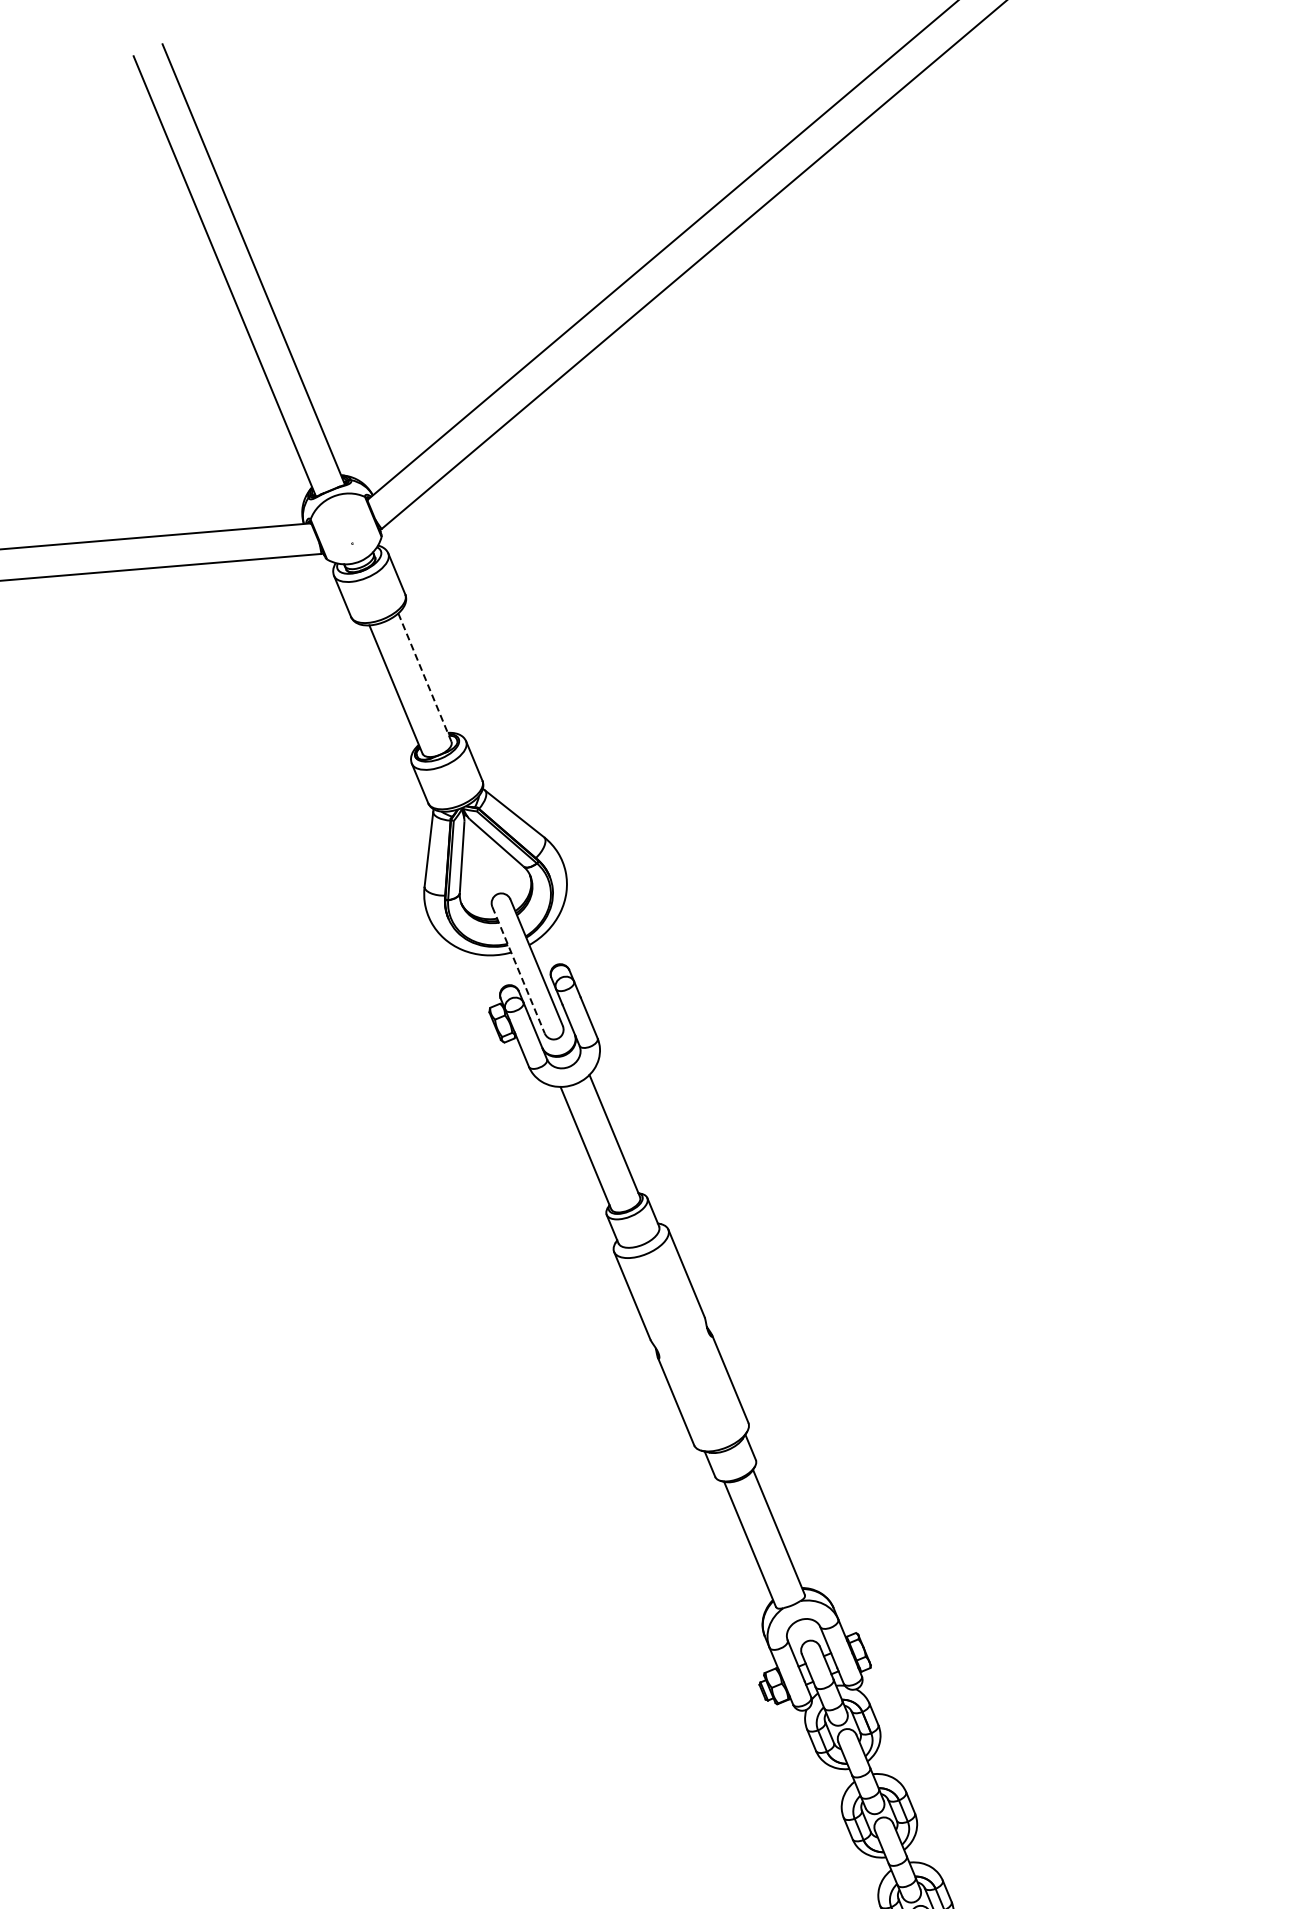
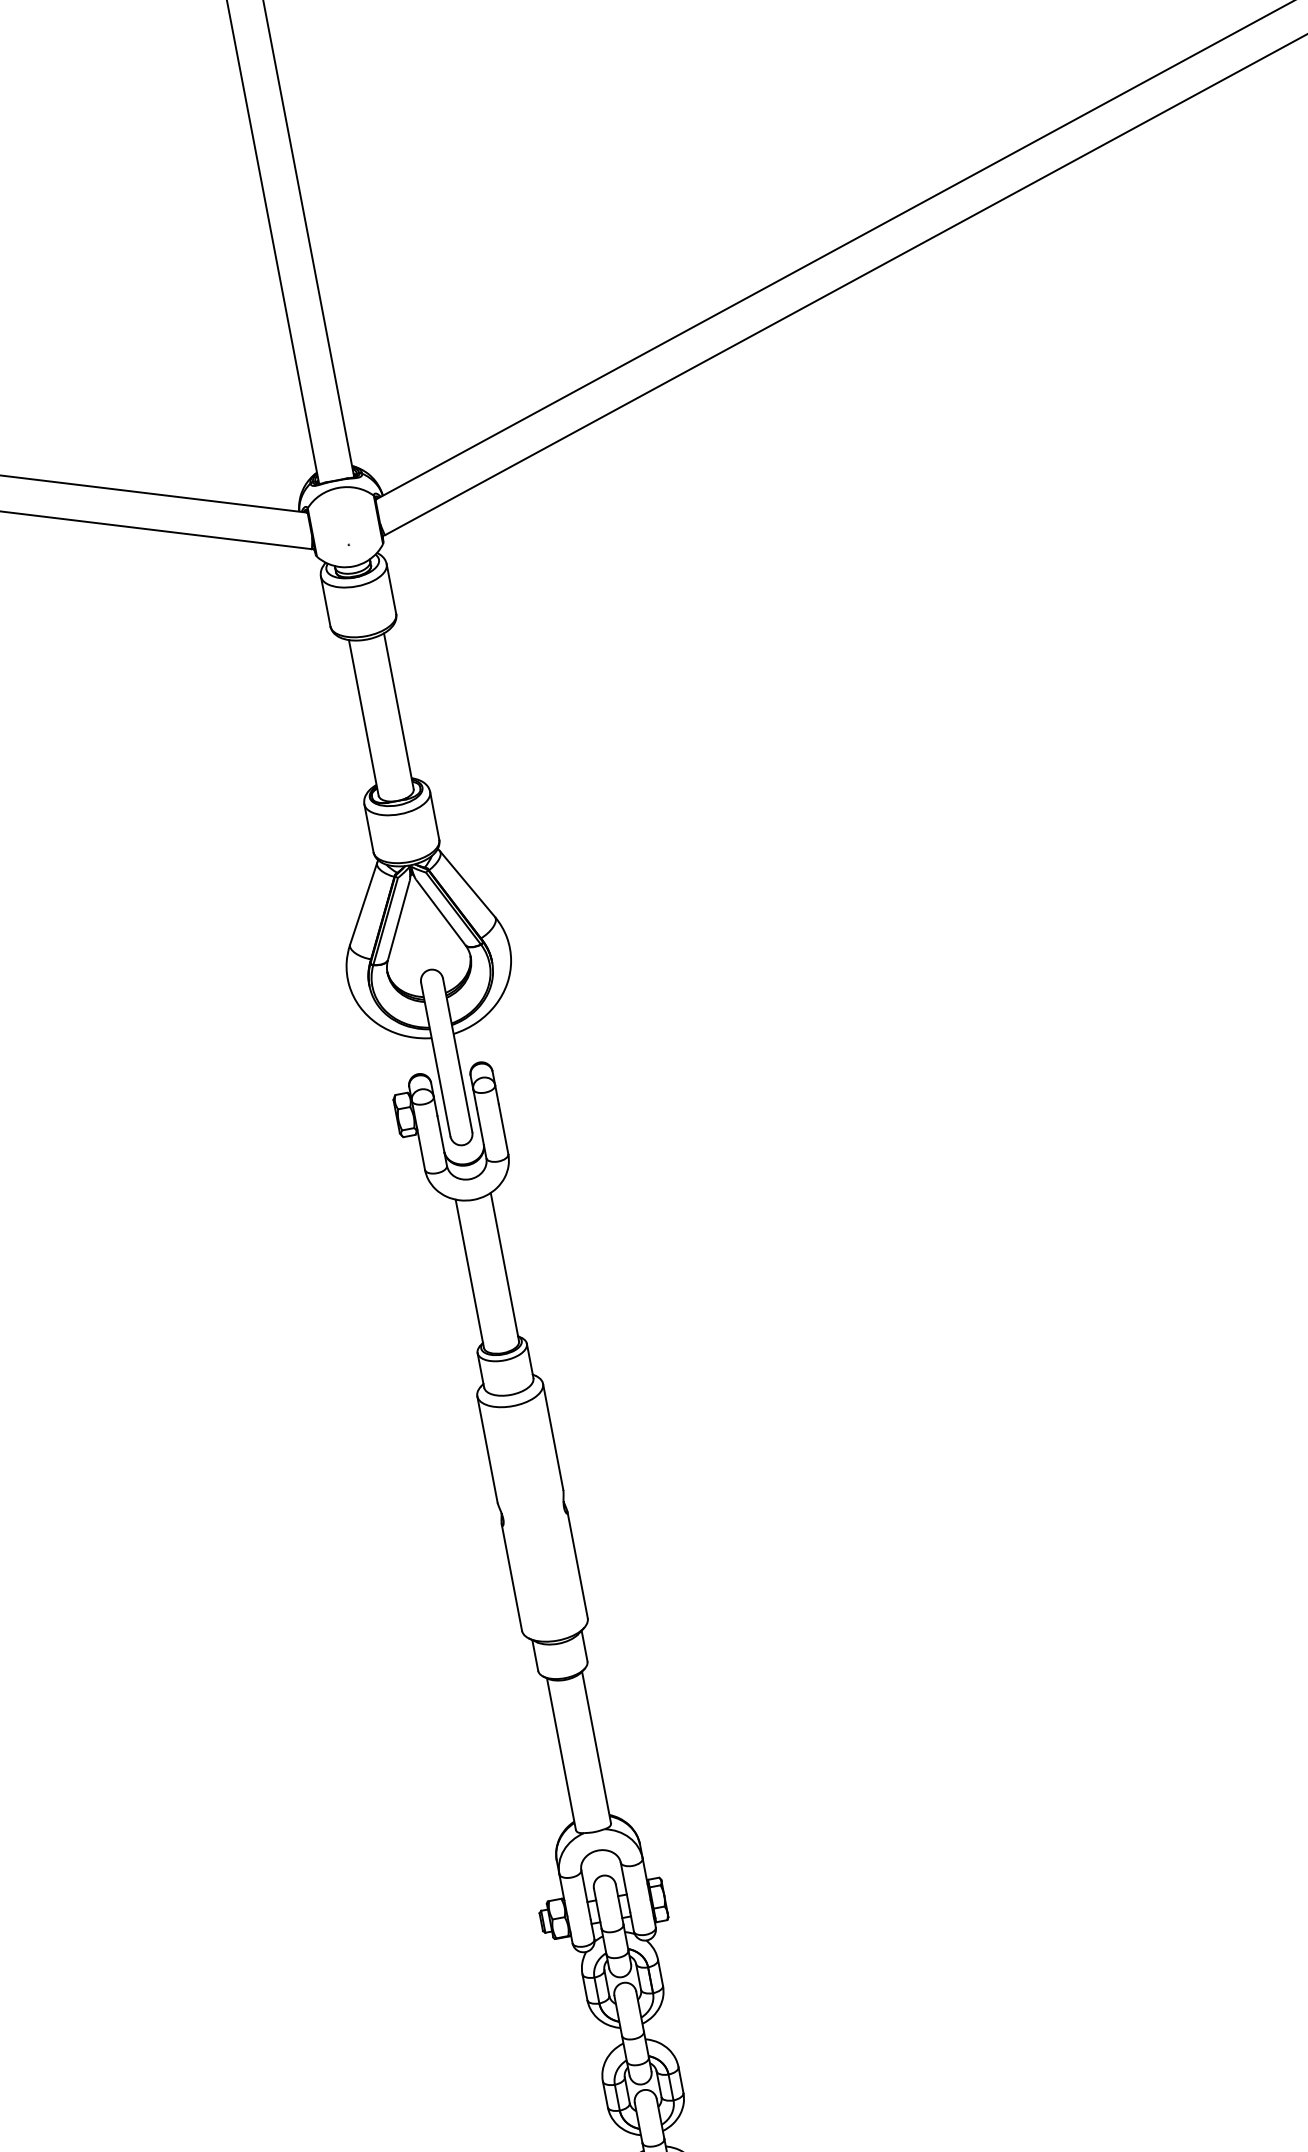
line: (424, 677) -> (398, 710), dashed -> solid
line: (518, 970) -> (435, 1059), dashed -> solid

